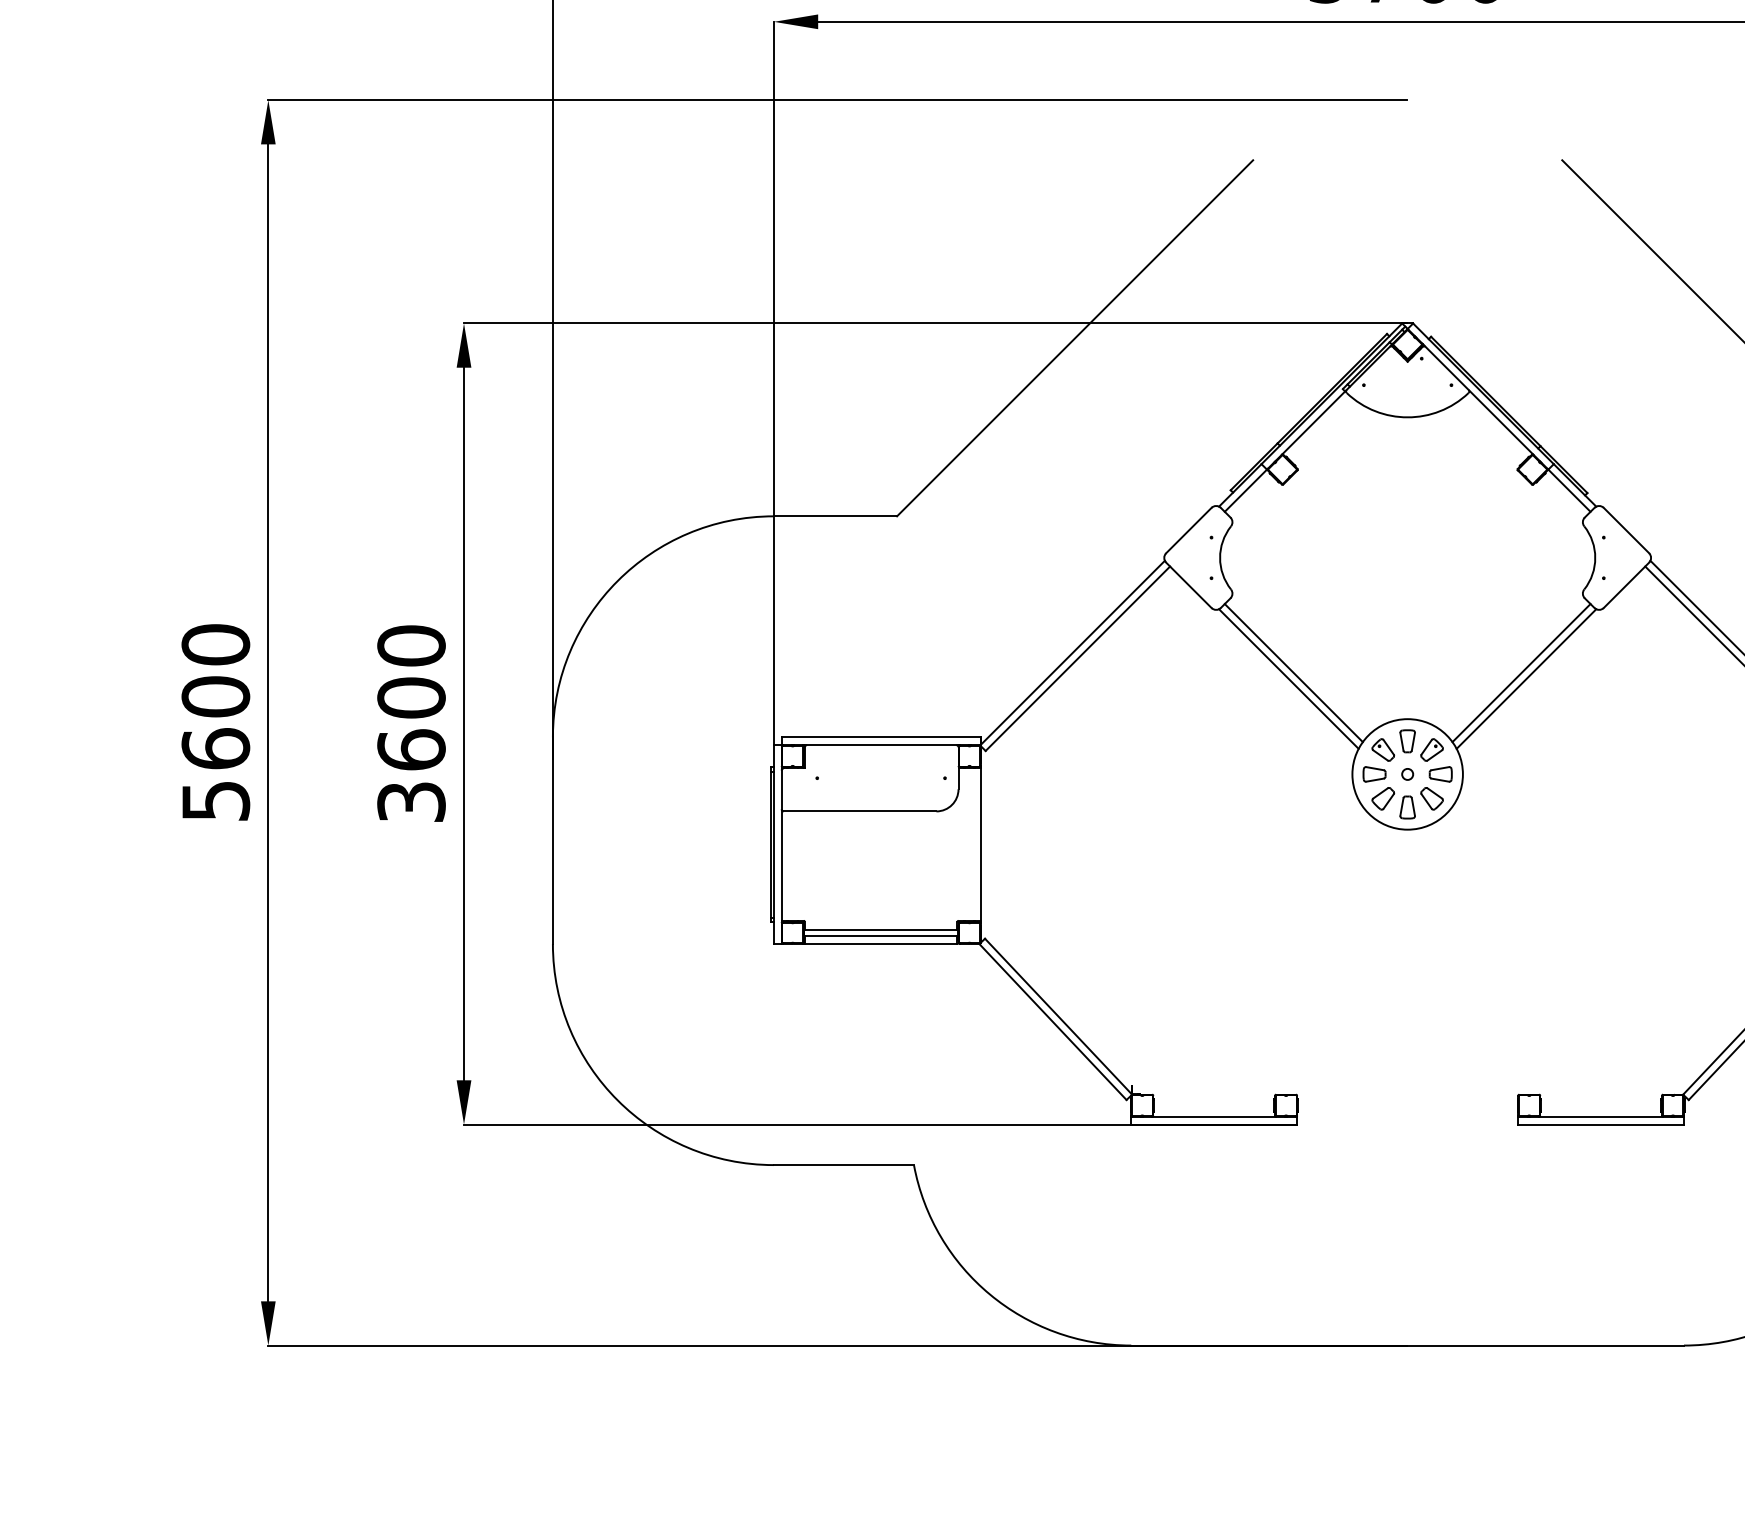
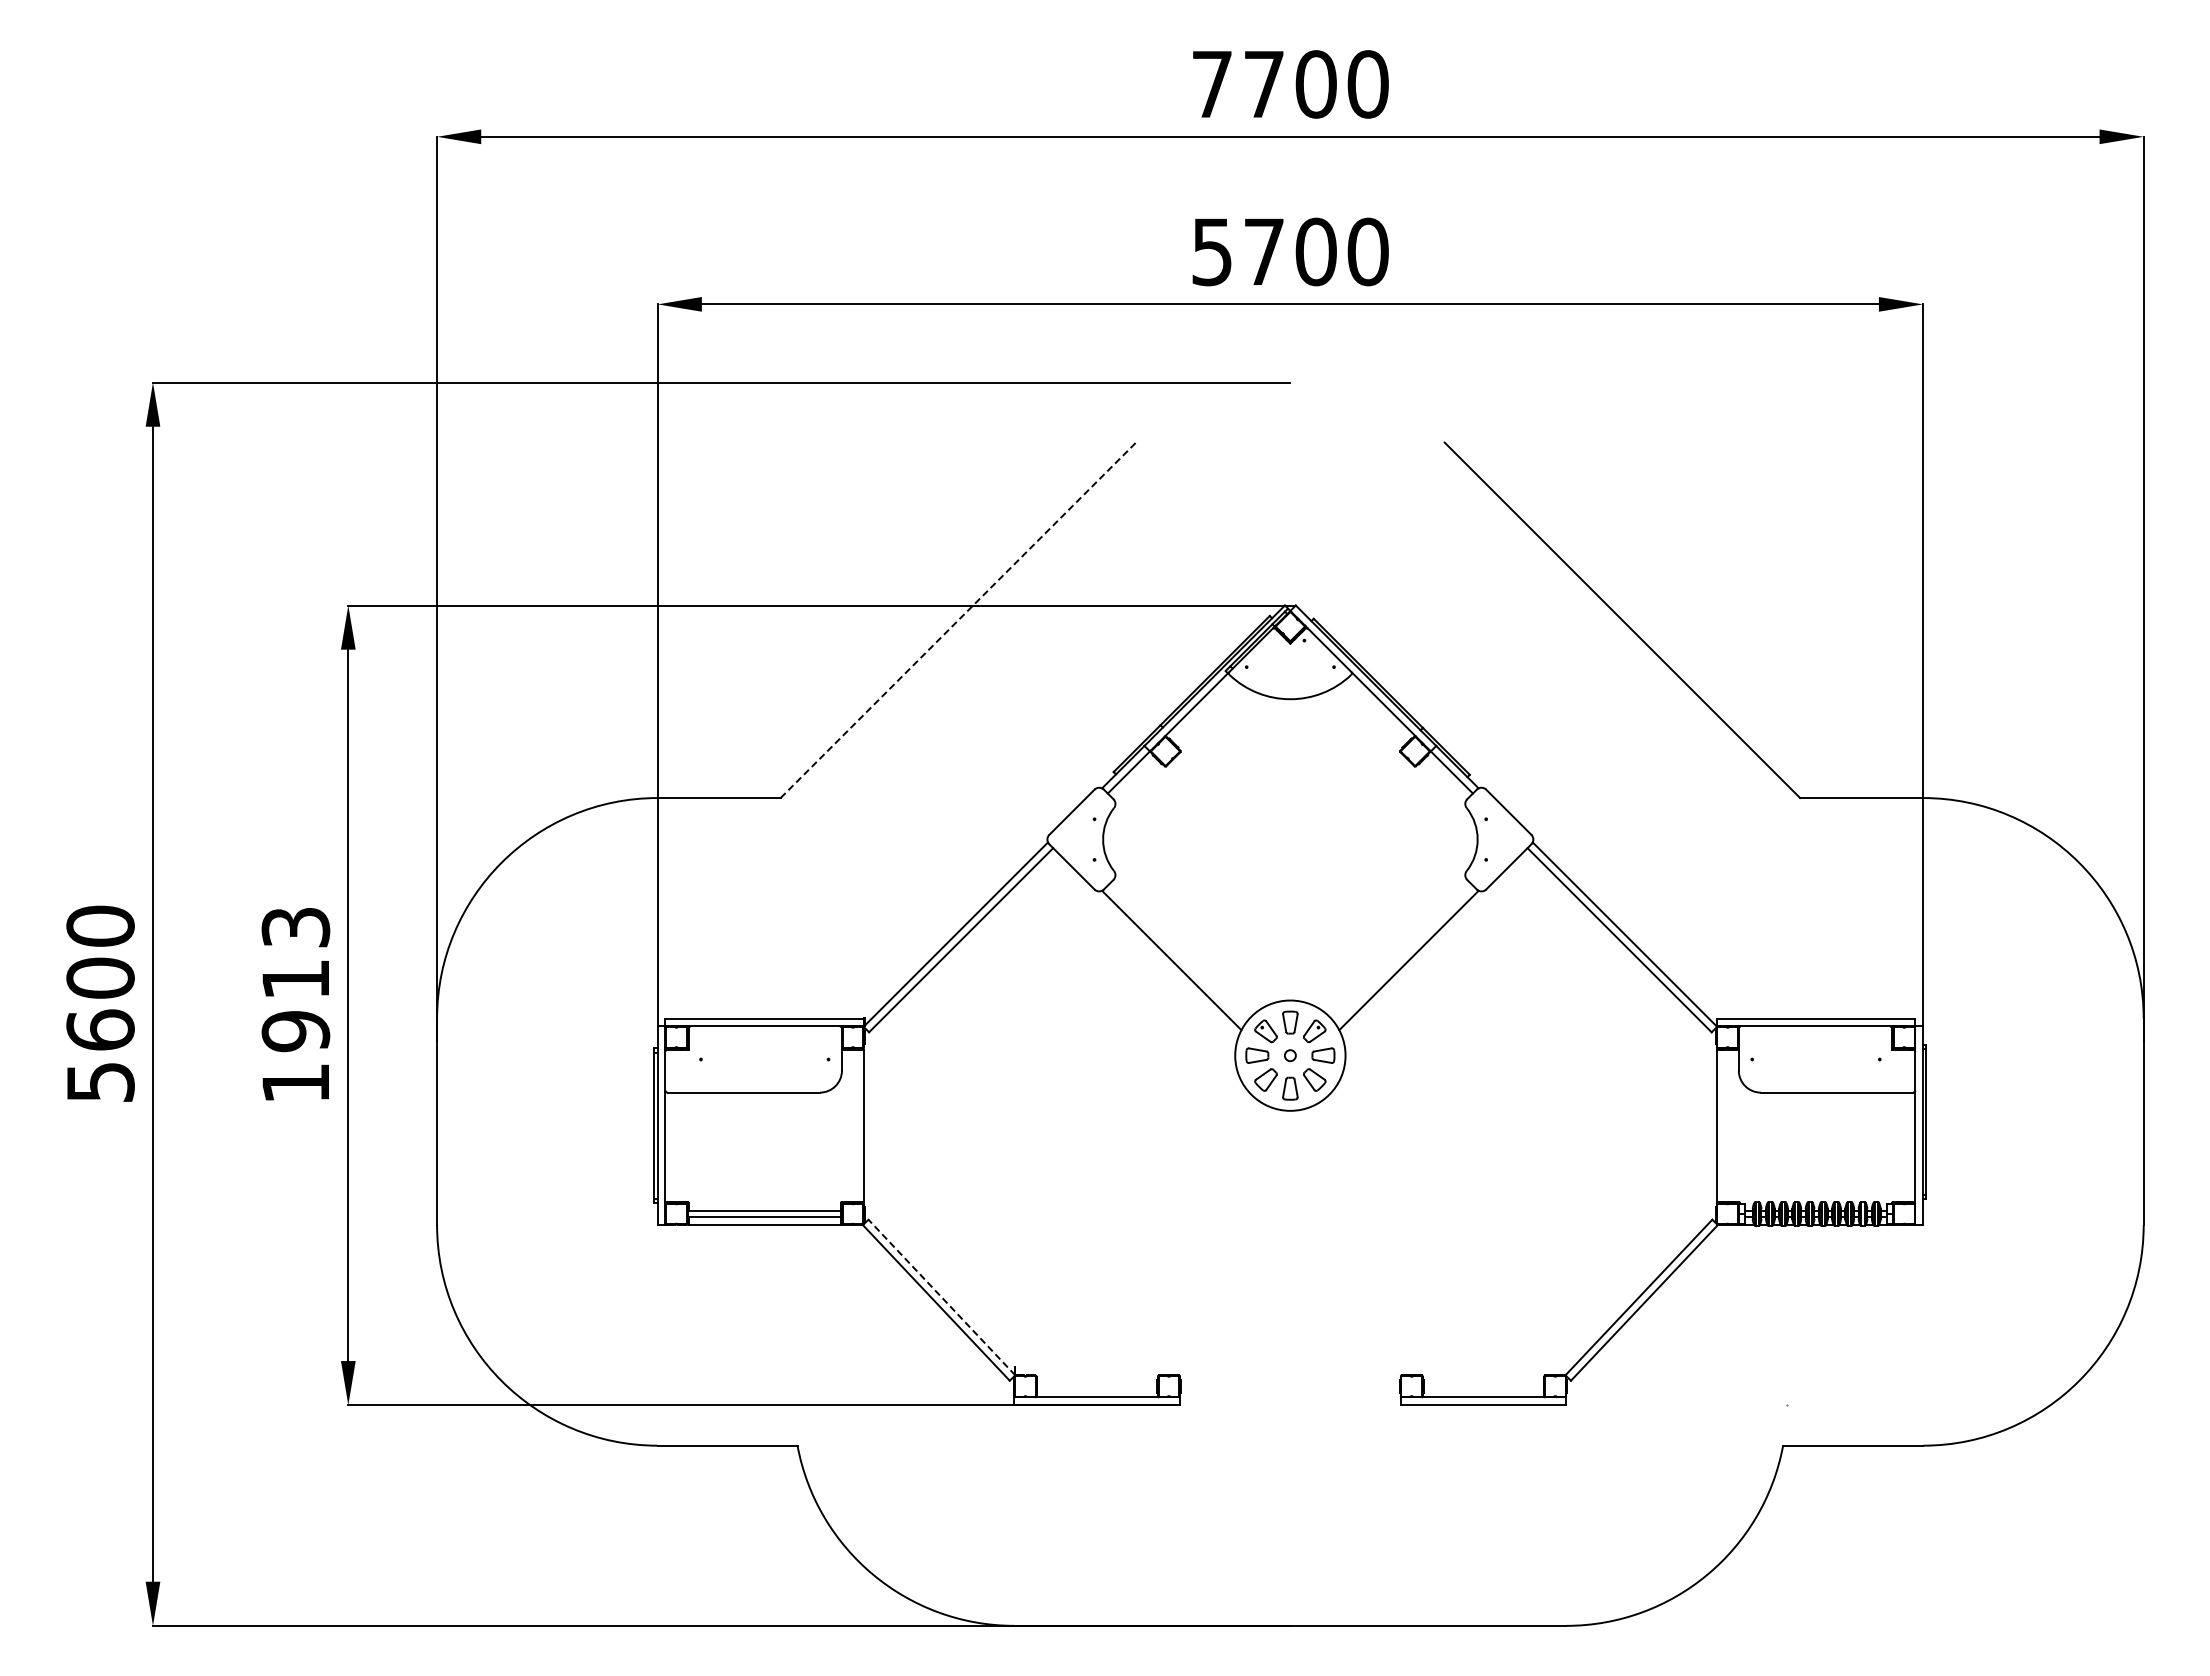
line: (1075, 337) -> (958, 619), solid -> dashed
line: (1293, 673) -> (1176, 954), removed
line: (1520, 673) -> (1403, 954), removed
text: (411, 723) -> (295, 1004), 3600 -> 1913
line: (1058, 1016) -> (941, 1297), solid -> dashed

